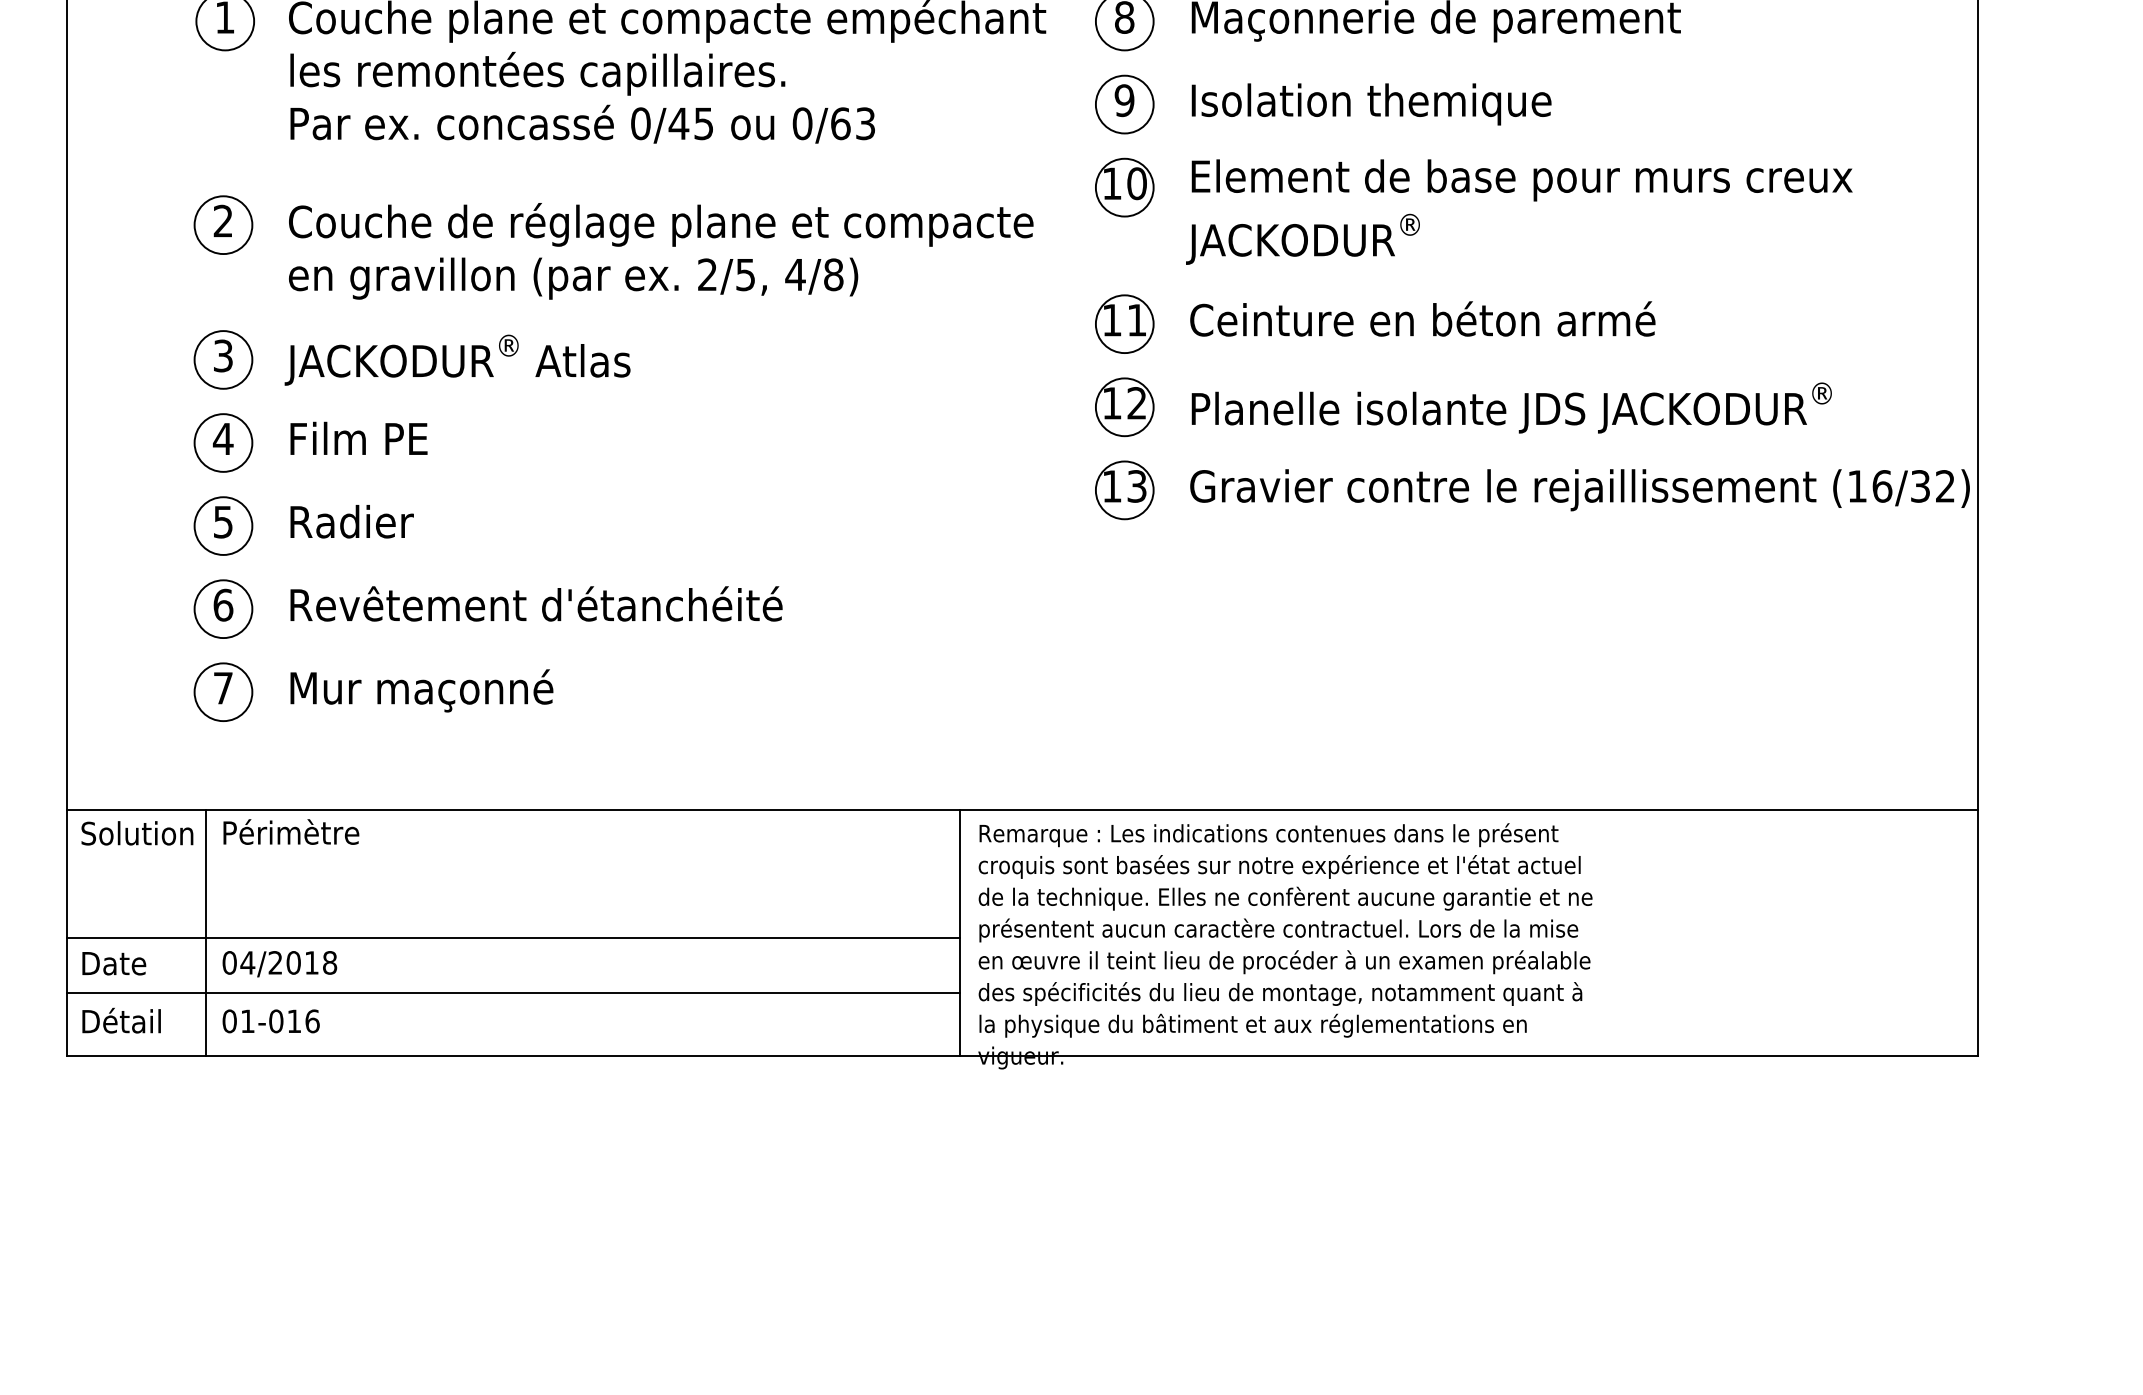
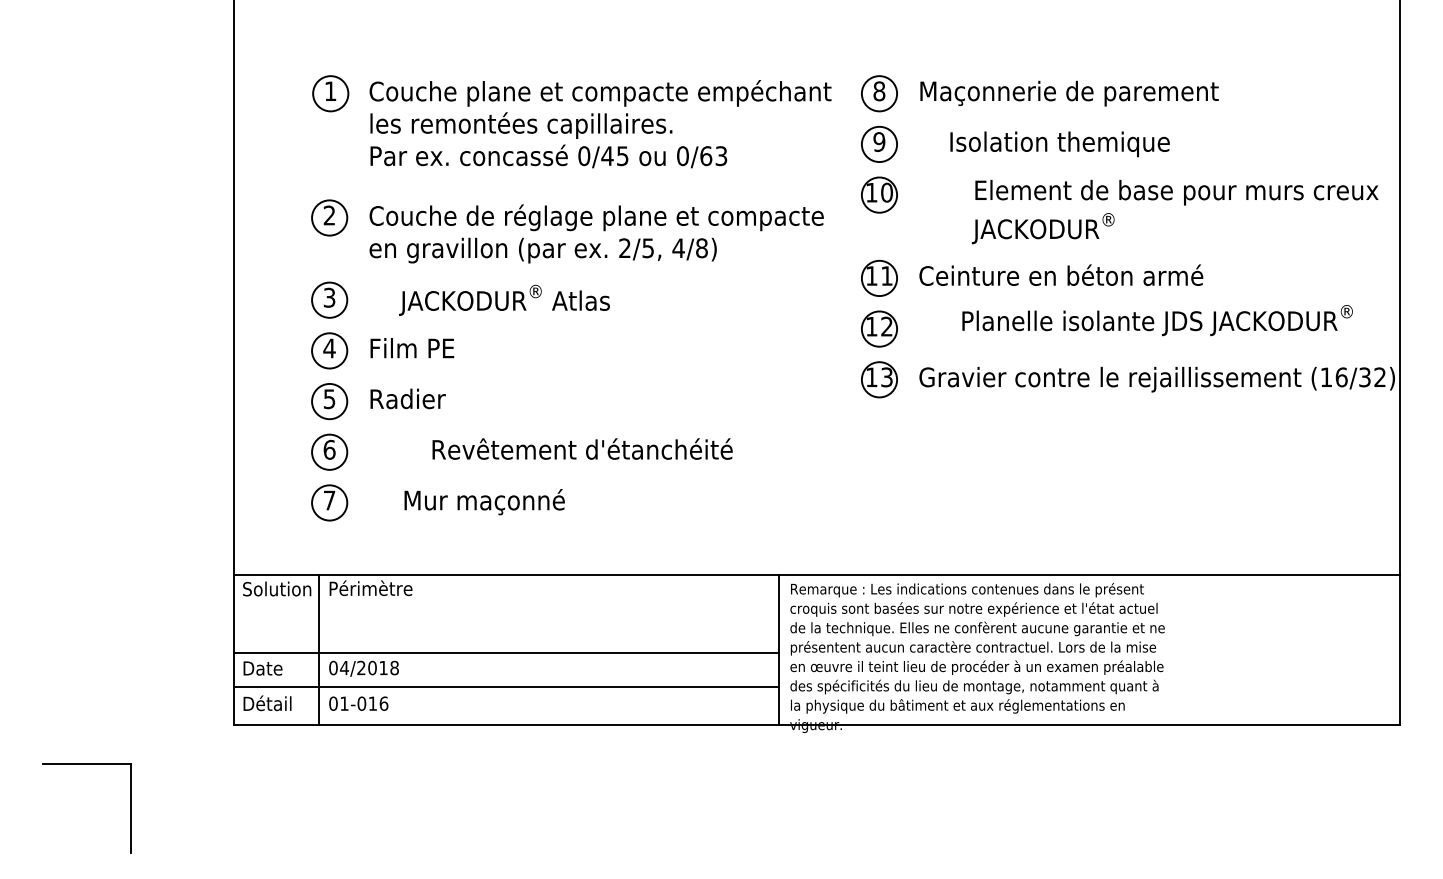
text: (1370, 104) -> (1059, 144), moved
text: (1518, 211) -> (1174, 211), moved
text: (457, 358) -> (504, 299), moved
text: (1511, 407) -> (1157, 320), moved
text: (536, 603) -> (582, 448), moved
text: (421, 691) -> (484, 502), moved

